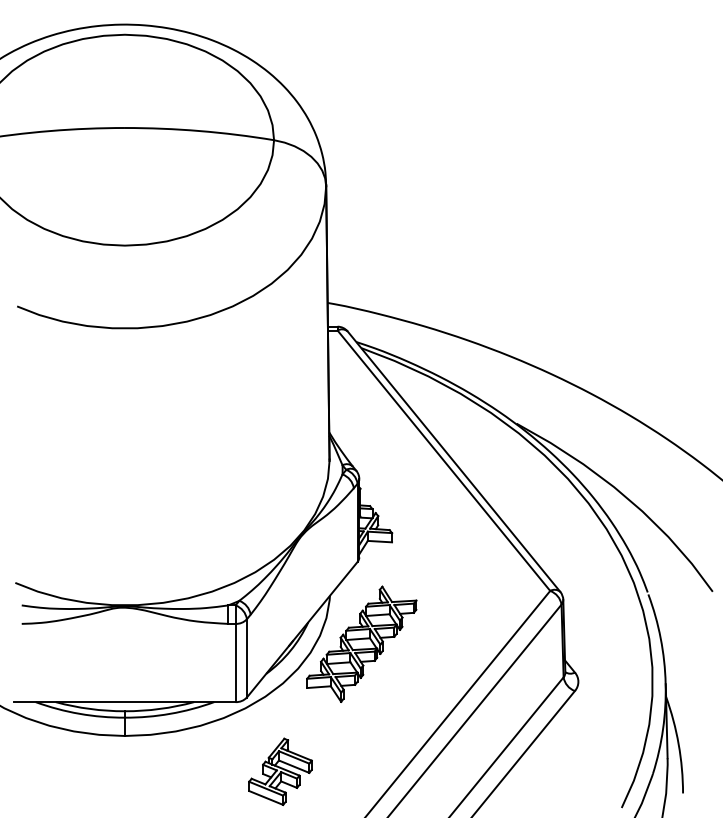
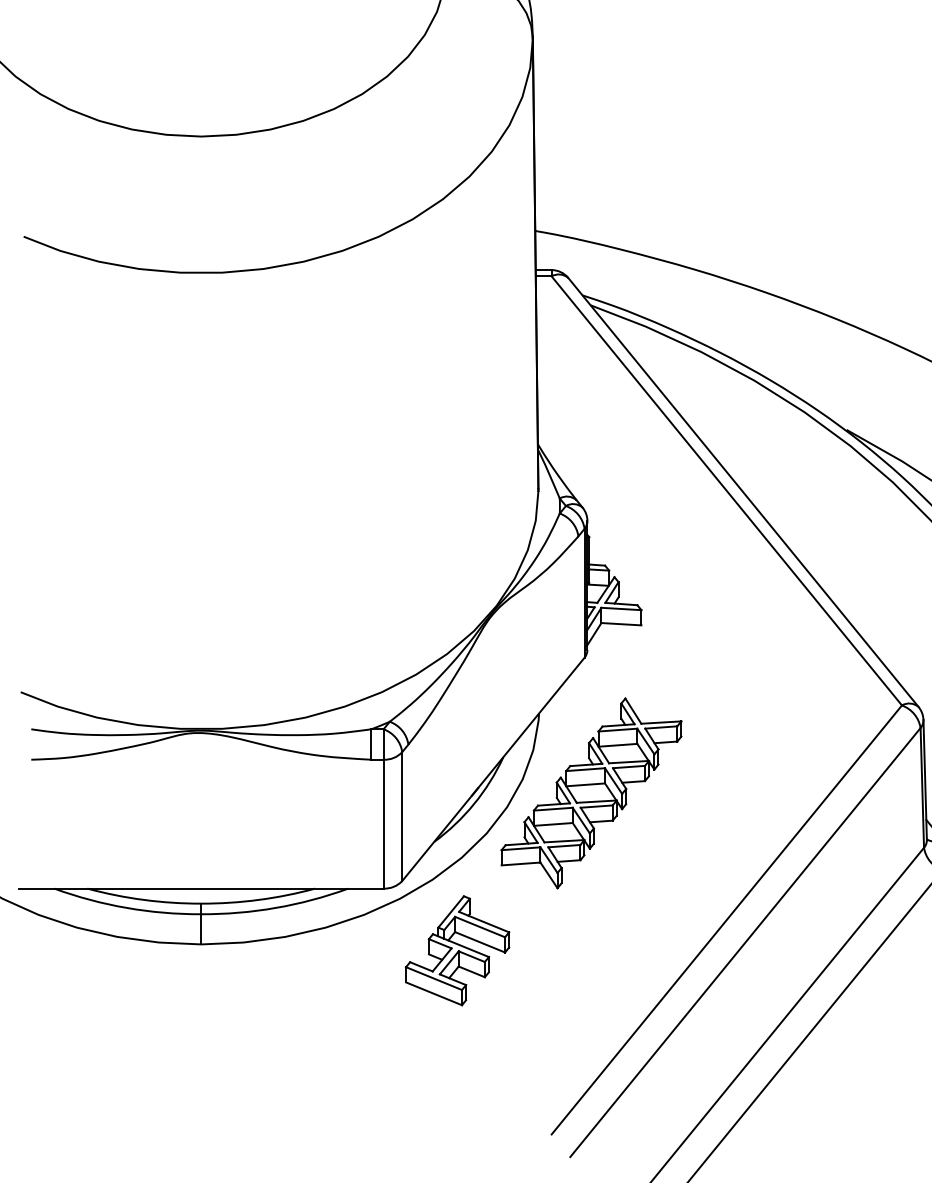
part: (280, 771) -> (457, 950), moved

